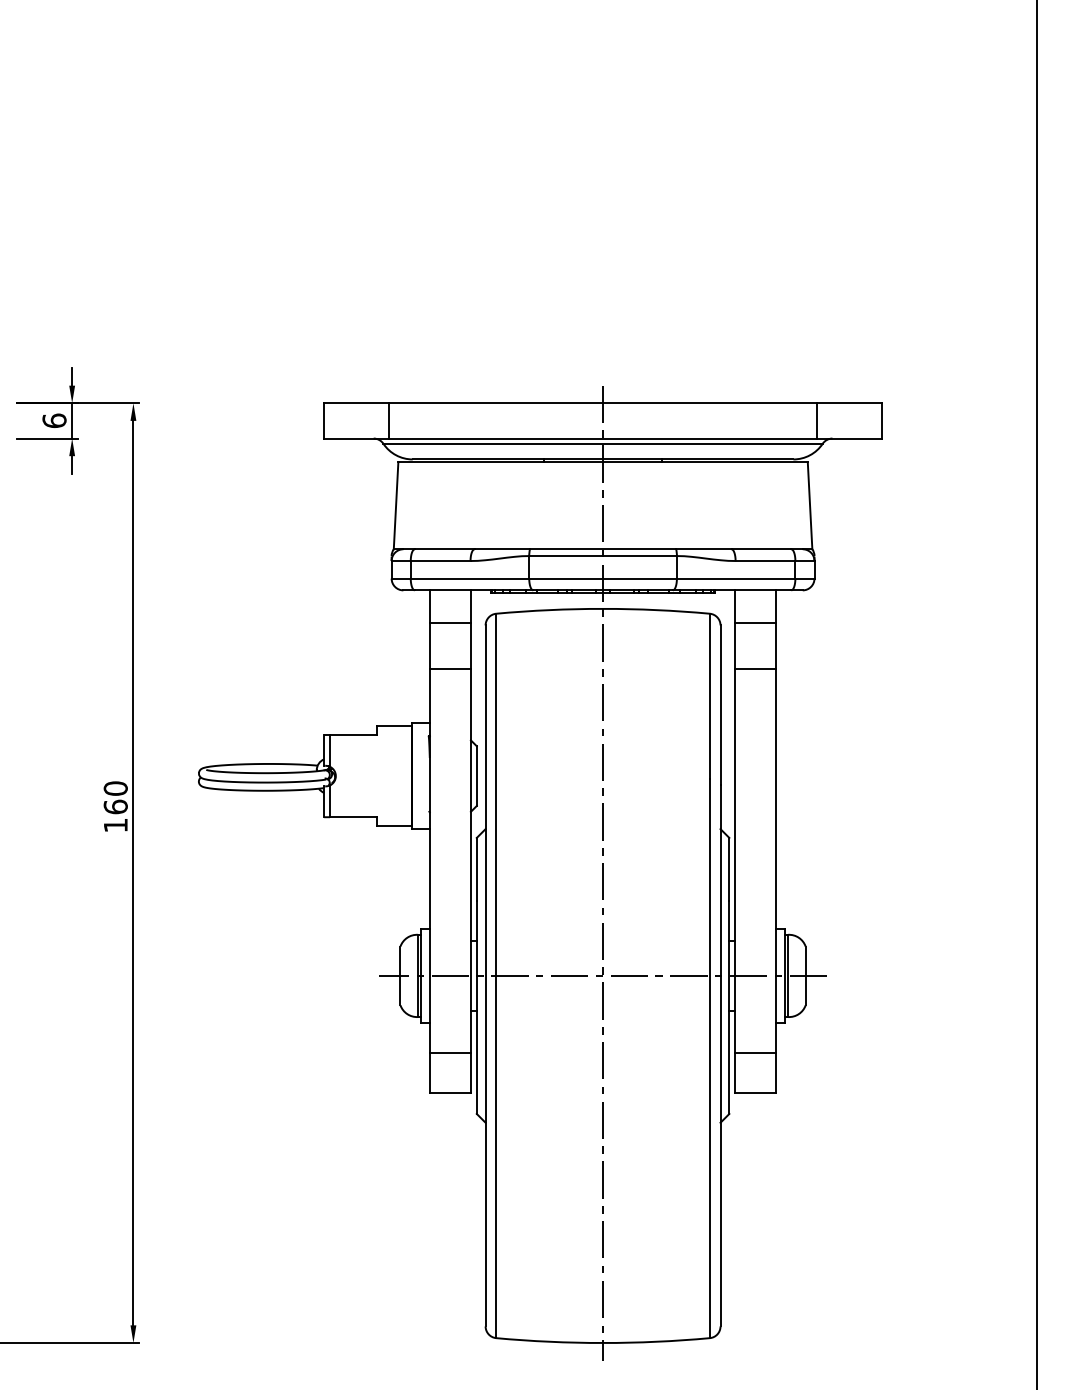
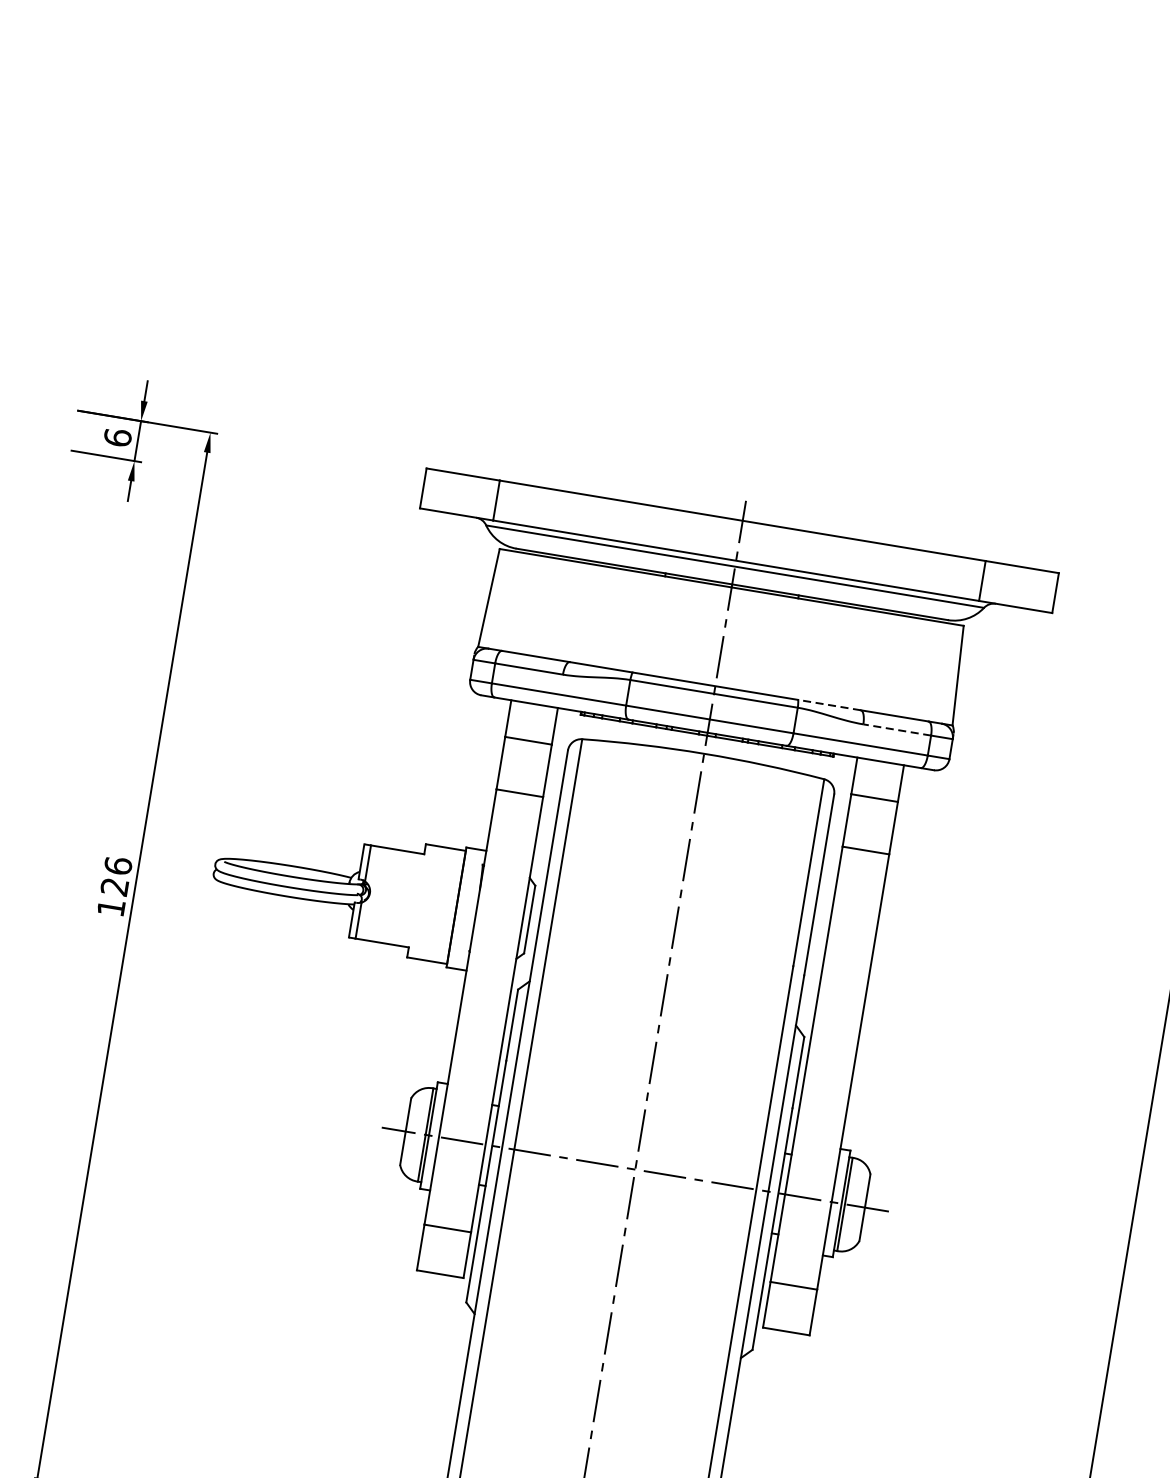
line: (703, 549) -> (829, 705), solid -> dashed
line: (765, 561) -> (897, 730), solid -> dashed
text: (115, 797) -> (116, 876), 160 -> 126

